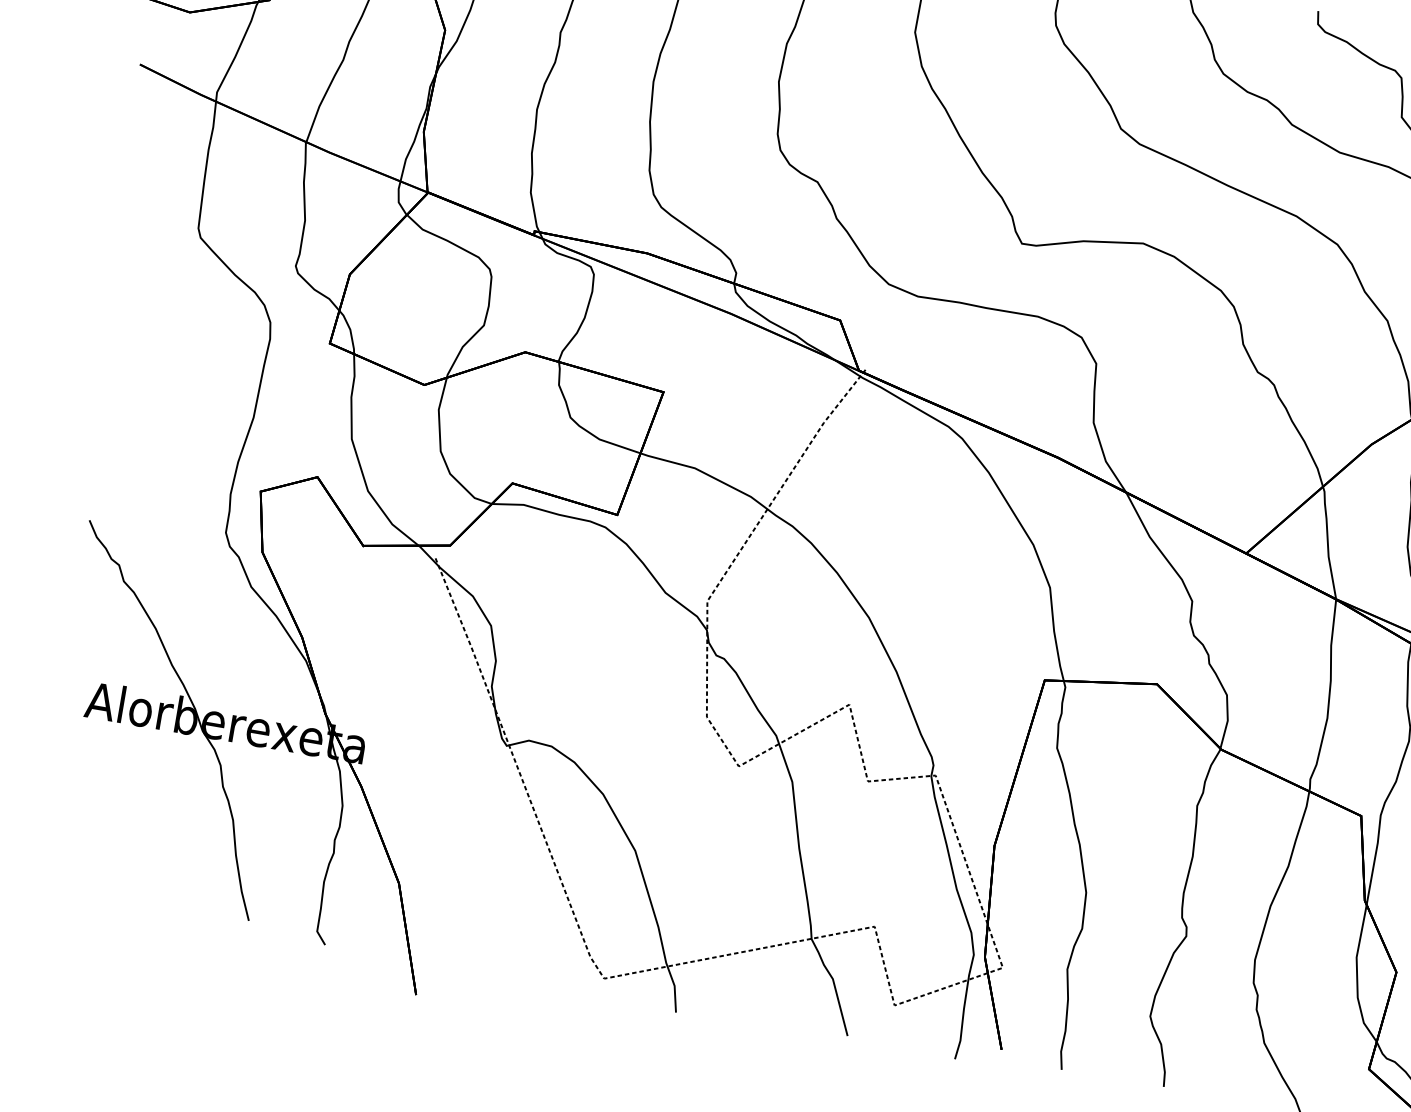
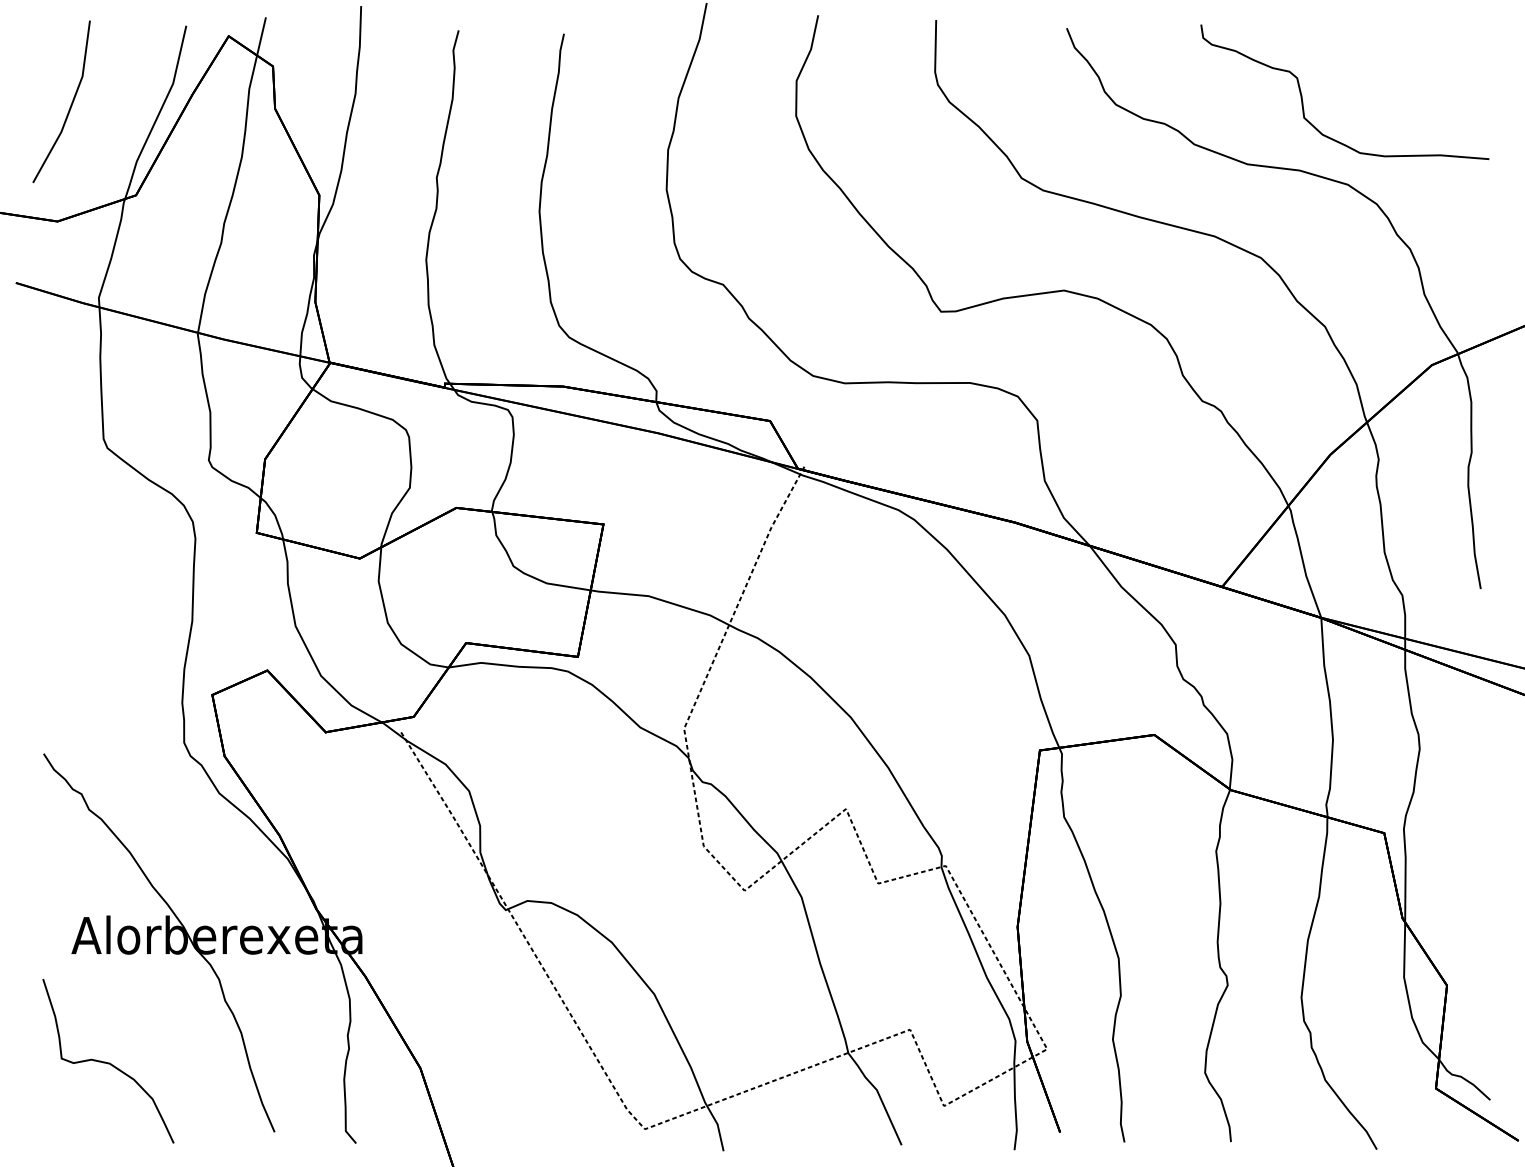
curve: (101, 826) -> (108, 1062), added

